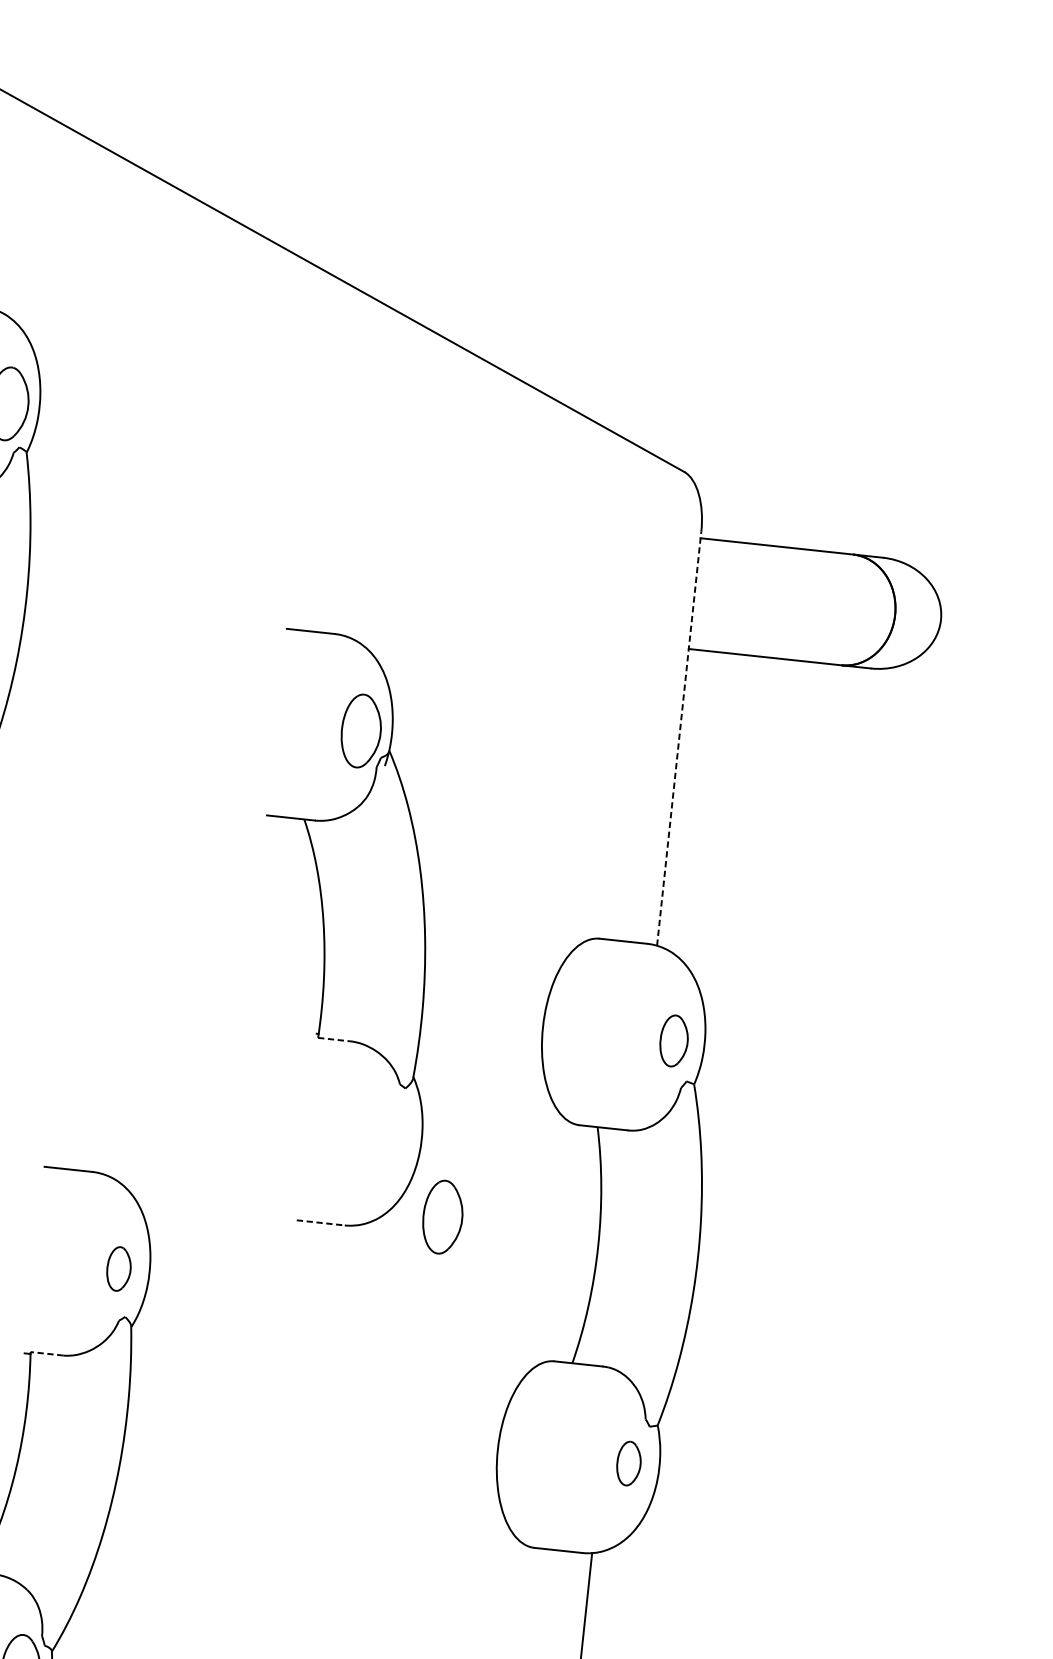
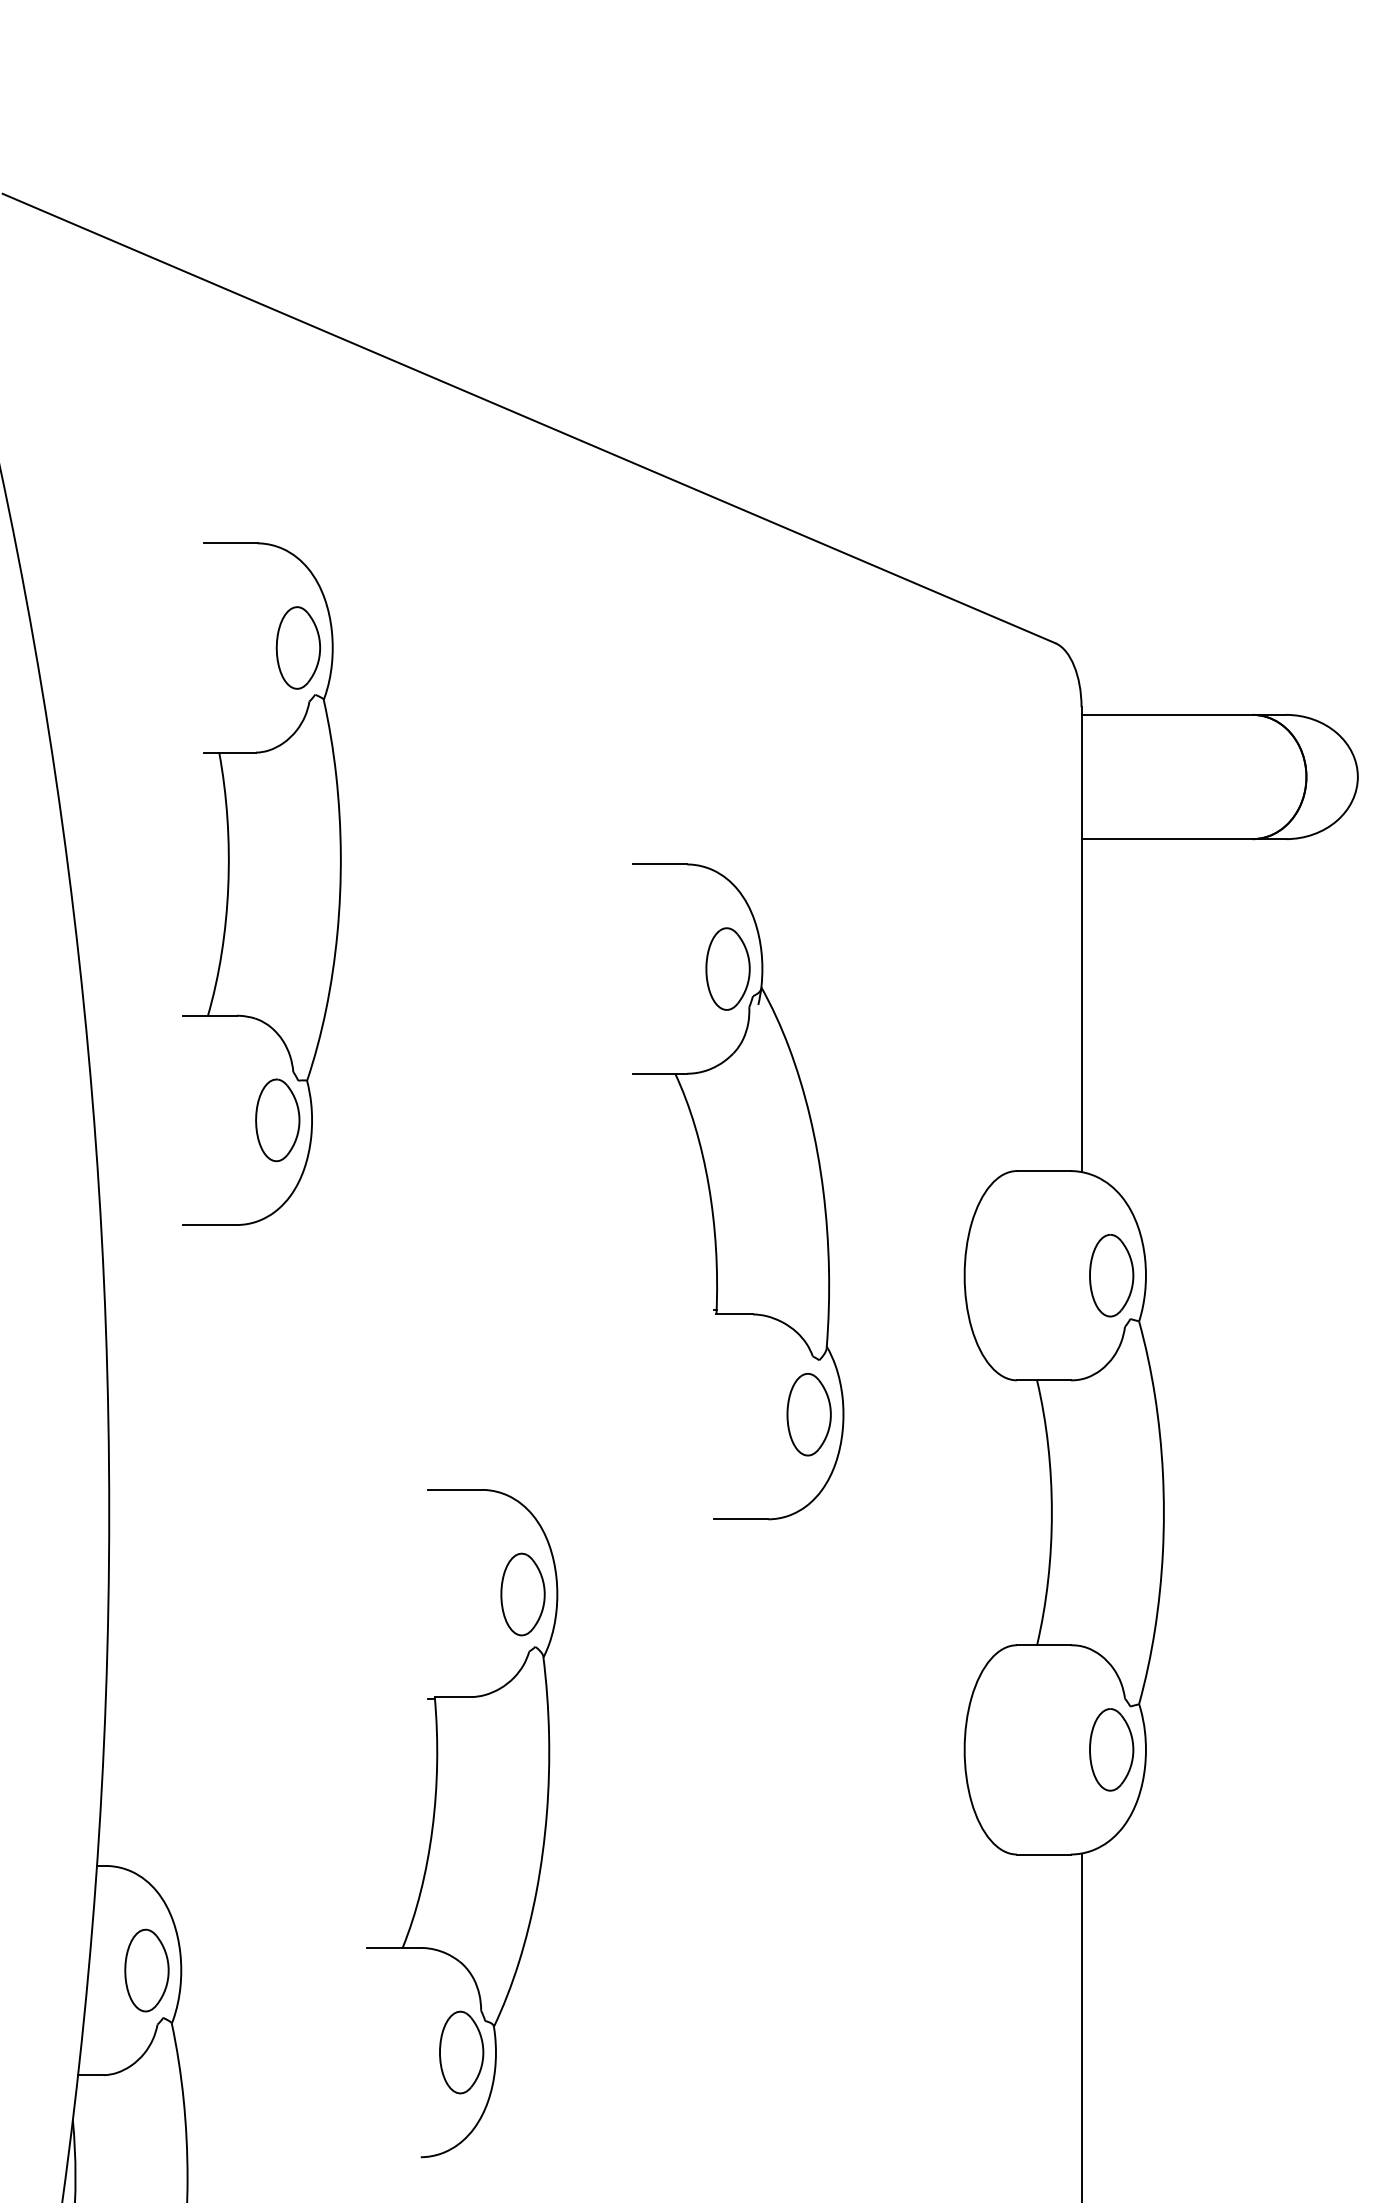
line: (679, 738) -> (1081, 939), dashed -> solid
line: (335, 1039) -> (735, 1314), dashed -> solid
part: (673, 1040) -> (1111, 1275), size x1.43
part: (442, 1217) -> (808, 1414), moved
line: (320, 1223) -> (741, 1519), dashed -> solid
part: (118, 1269) -> (522, 1594), size x1.67
line: (46, 1354) -> (452, 1697), dashed -> solid
part: (628, 1463) -> (1111, 1749), size x1.67

